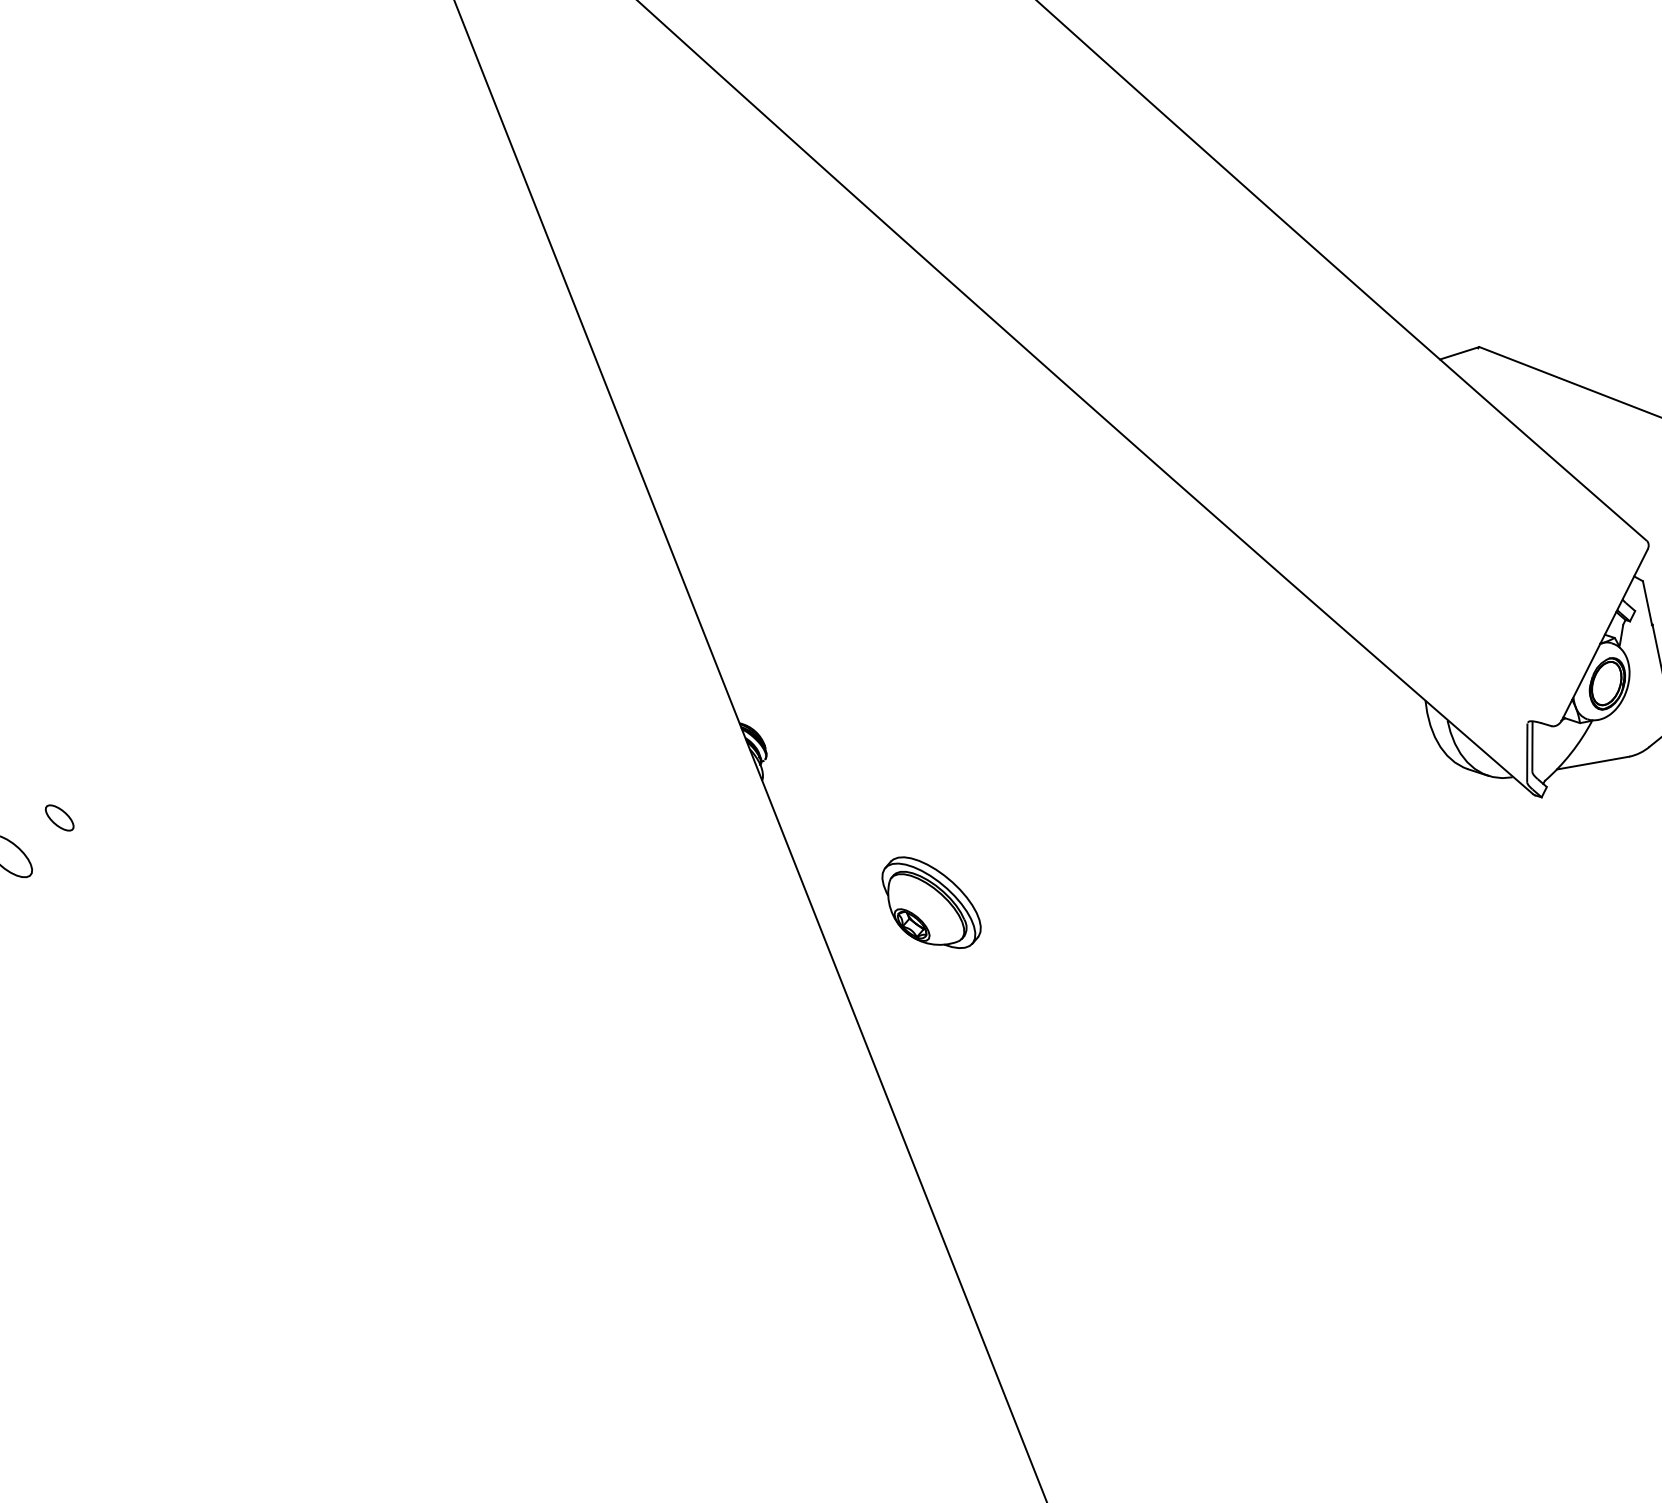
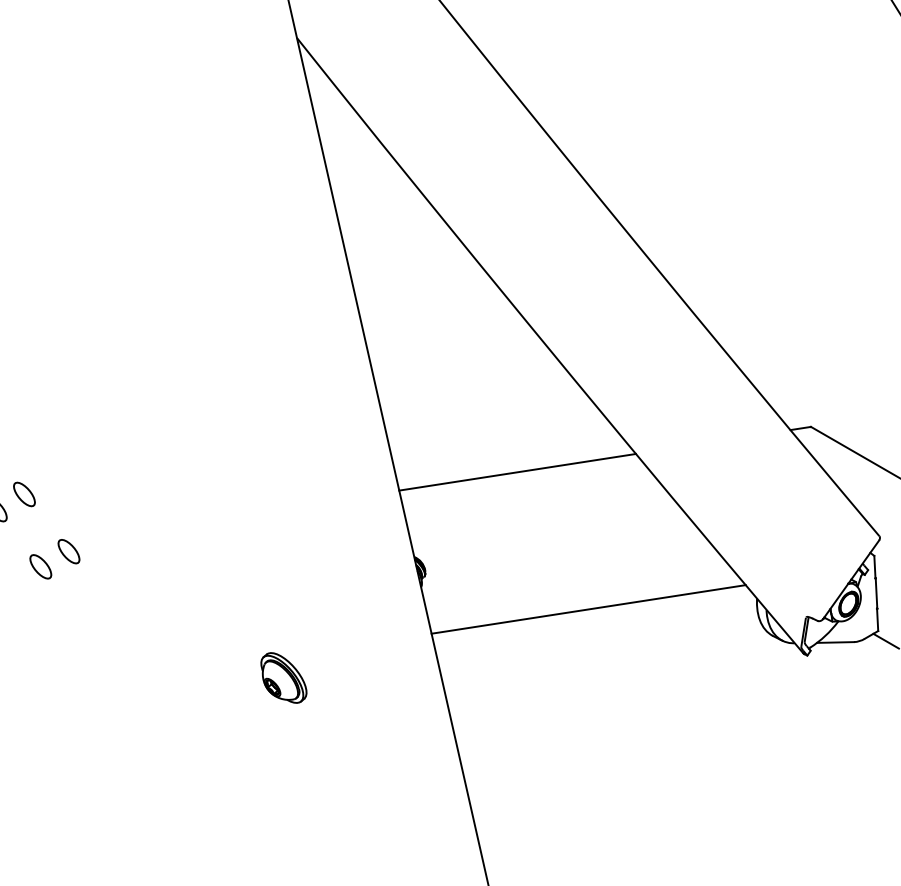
line: (916, 523) -> (517, 471), added
line: (1097, 773) -> (588, 609), added
part: (58, 817) -> (68, 551), size x1.67
part: (930, 901) -> (283, 677), moved

